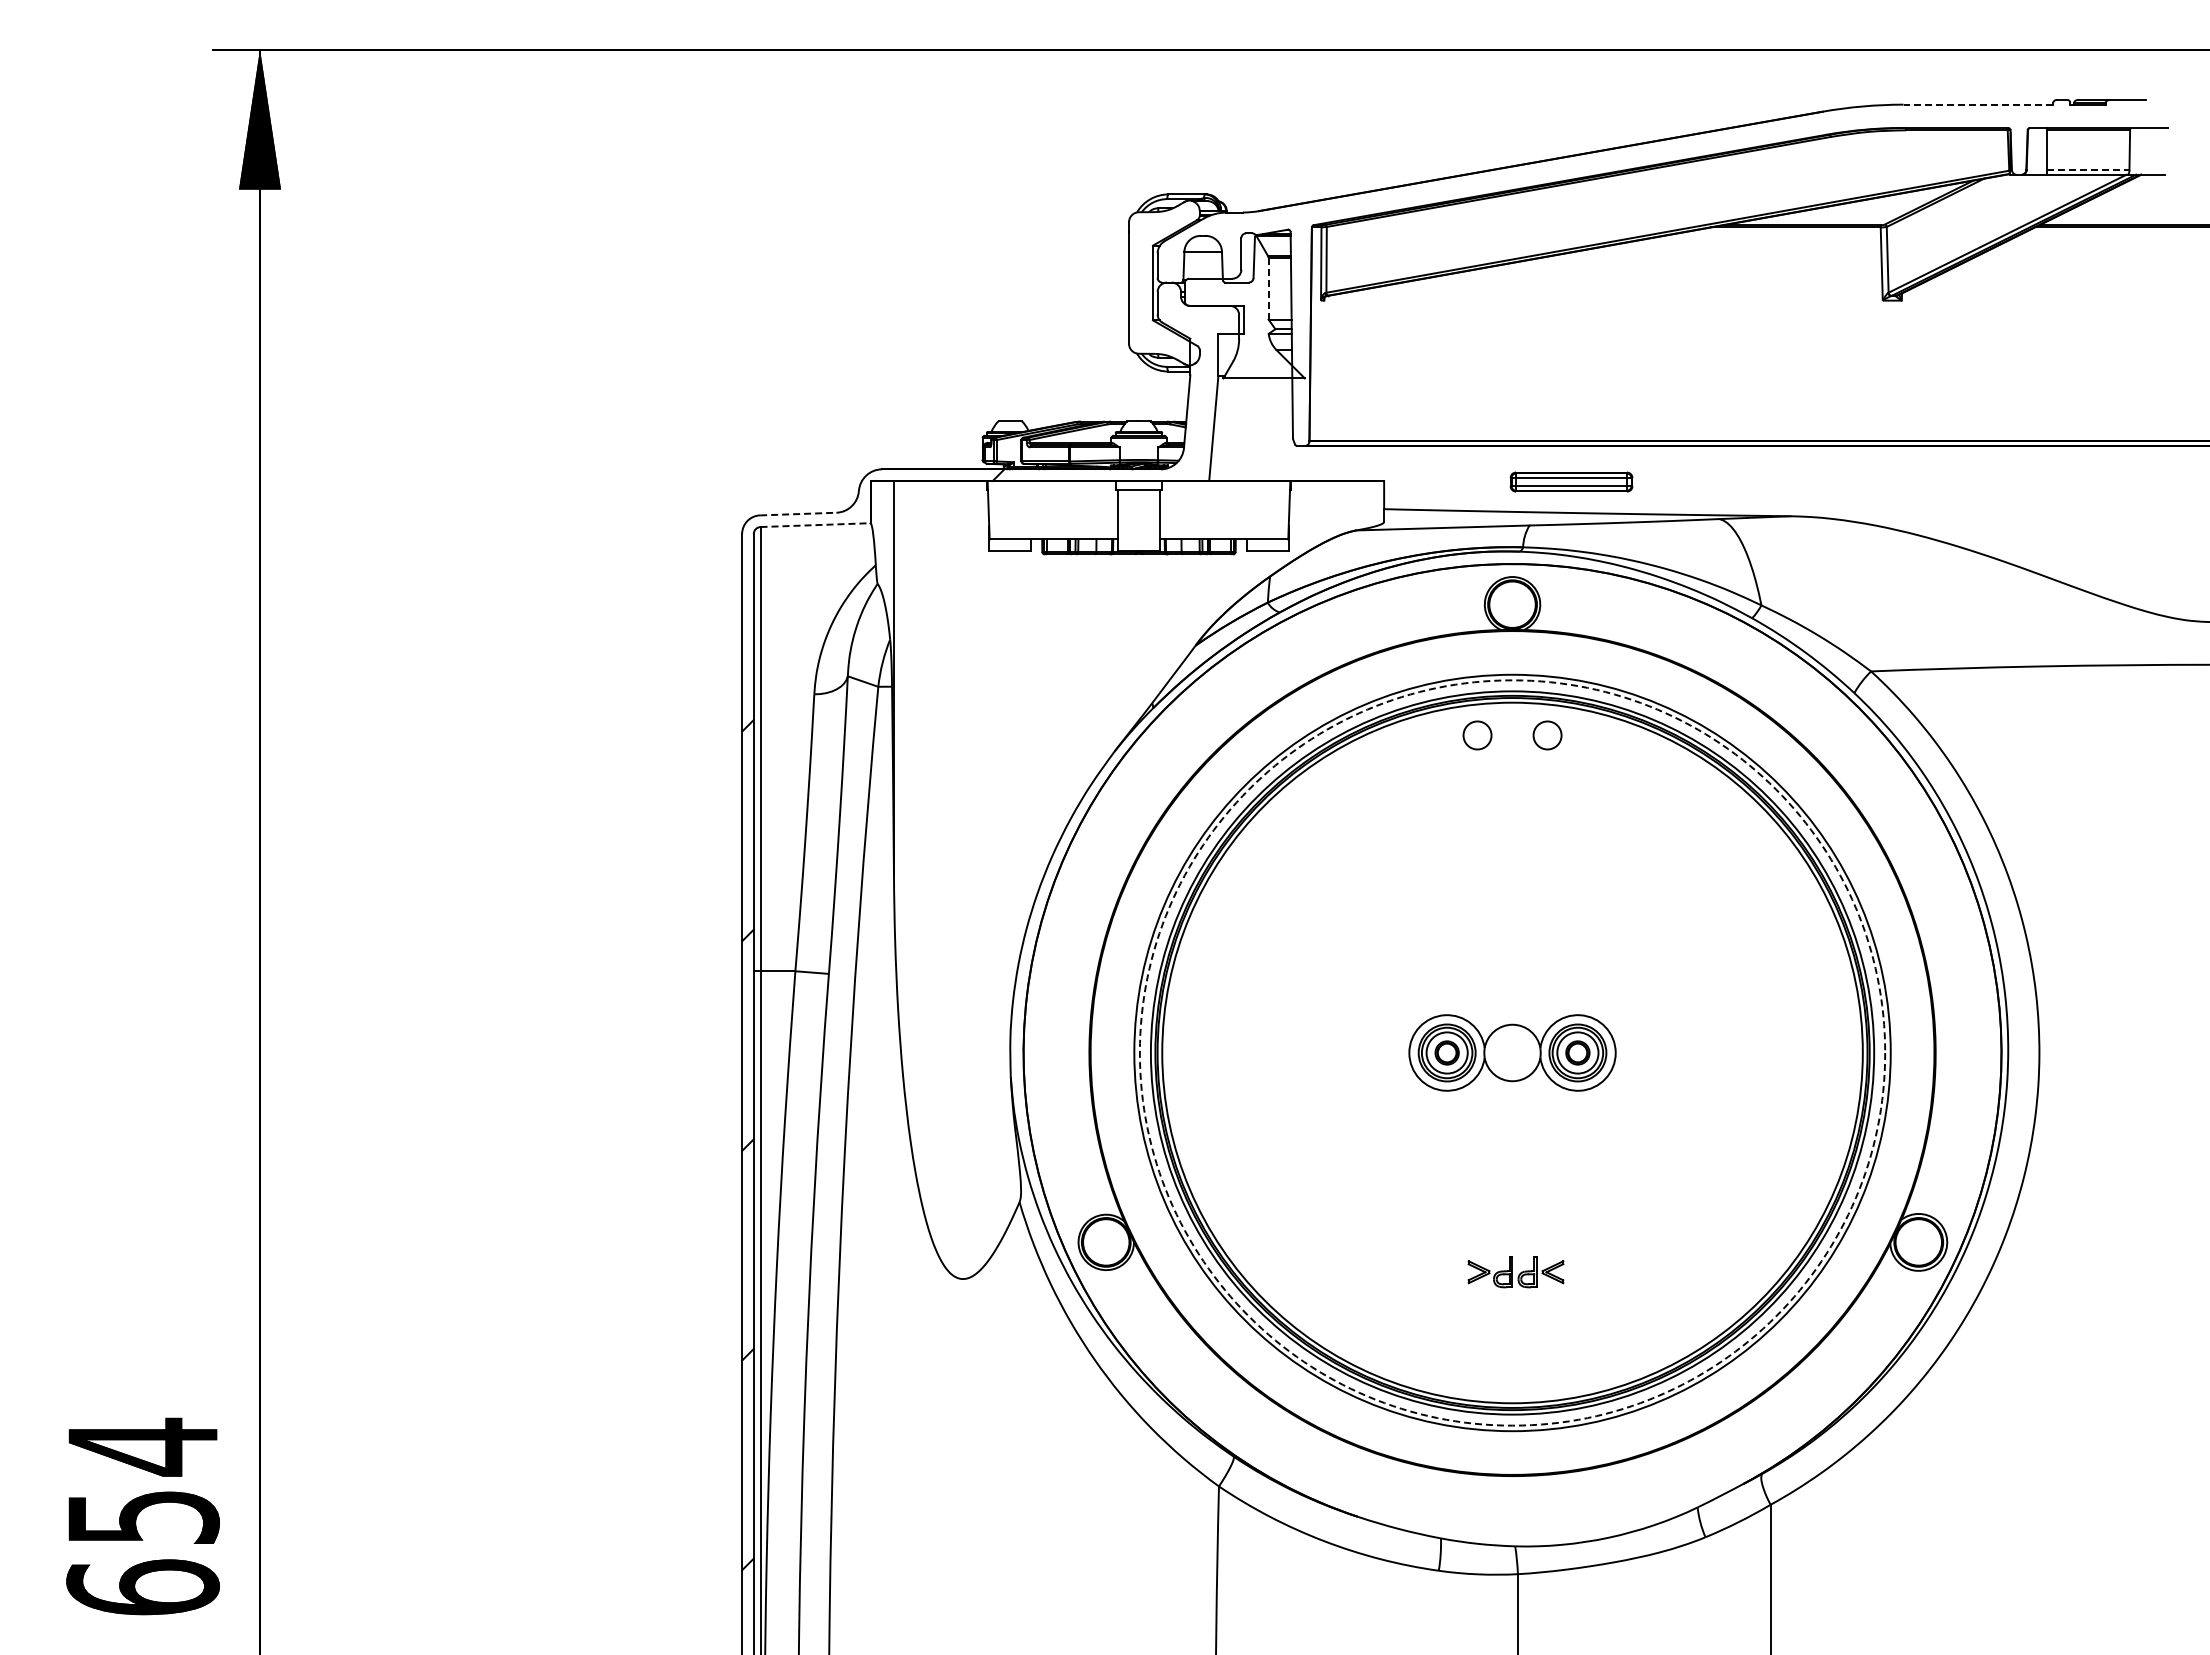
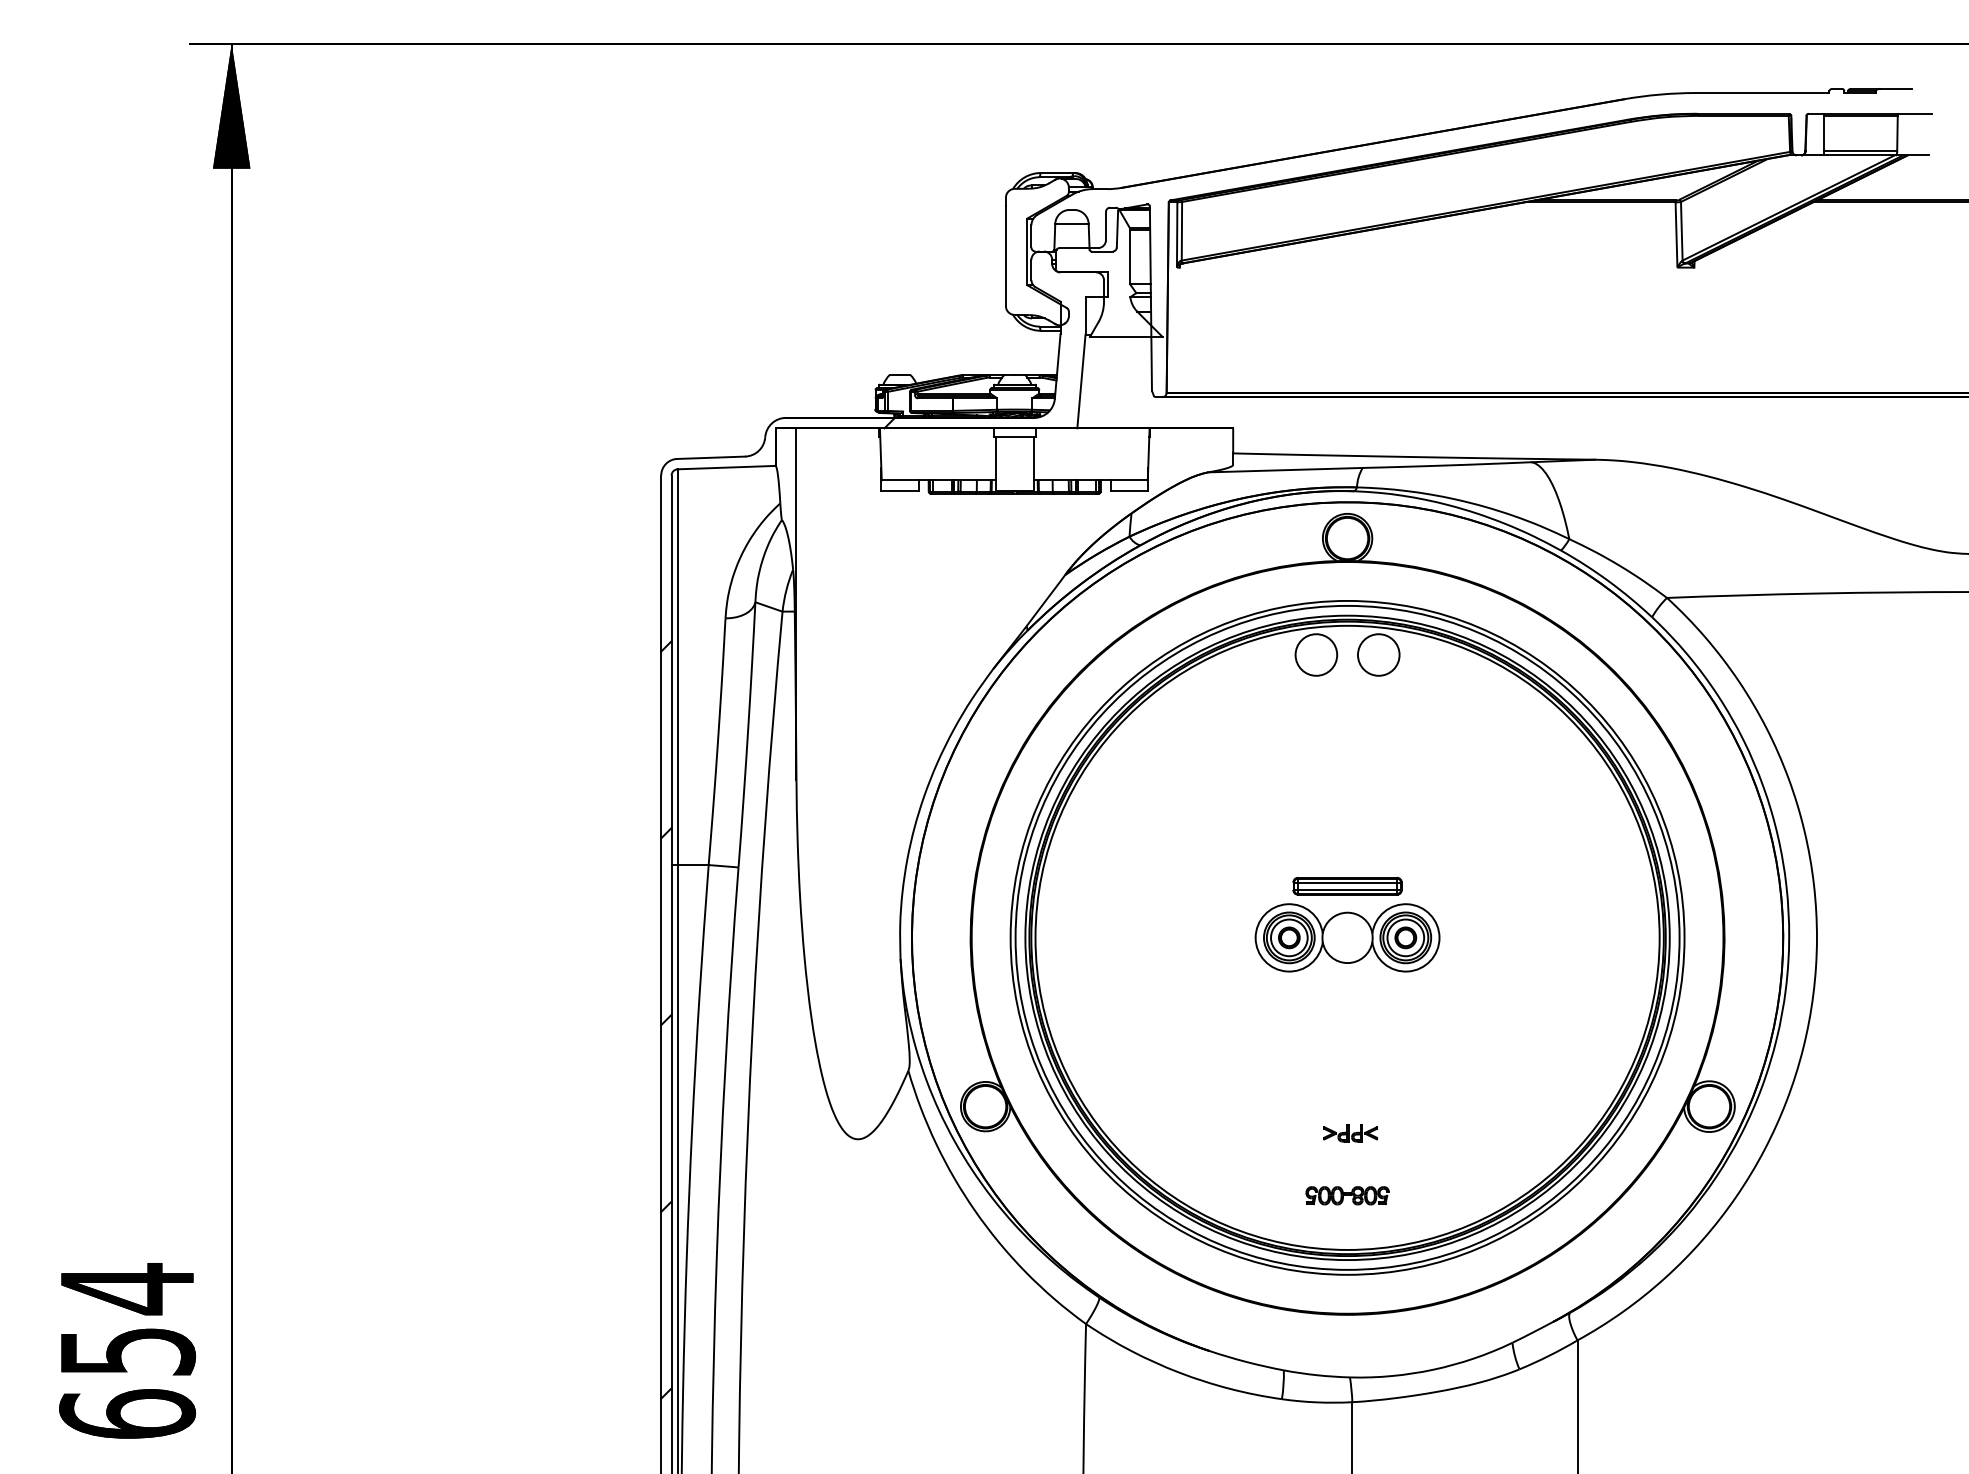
line: (1978, 104) -> (1762, 92), dashed -> solid
line: (2088, 170) -> (1860, 151), dashed -> solid
line: (1268, 288) -> (1130, 256), dashed -> solid
part: (1571, 481) -> (1347, 885), moved
line: (798, 514) -> (711, 458), dashed -> solid
line: (816, 525) -> (727, 467), dashed -> solid
circle: (1477, 735) -> (1316, 655), size x1.67
circle: (1547, 735) -> (1378, 655), size x1.67
circle: (1512, 1052) -> (1347, 937), dashed -> solid
part: (1515, 1272) -> (1350, 1133), size x0.62
part: (1512, 1342) -> (1347, 1195), added

